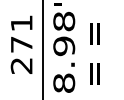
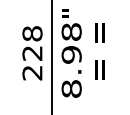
text: (21, 33) -> (32, 43), 271 -> 228
text: (94, 54) -> (99, 51), moved

